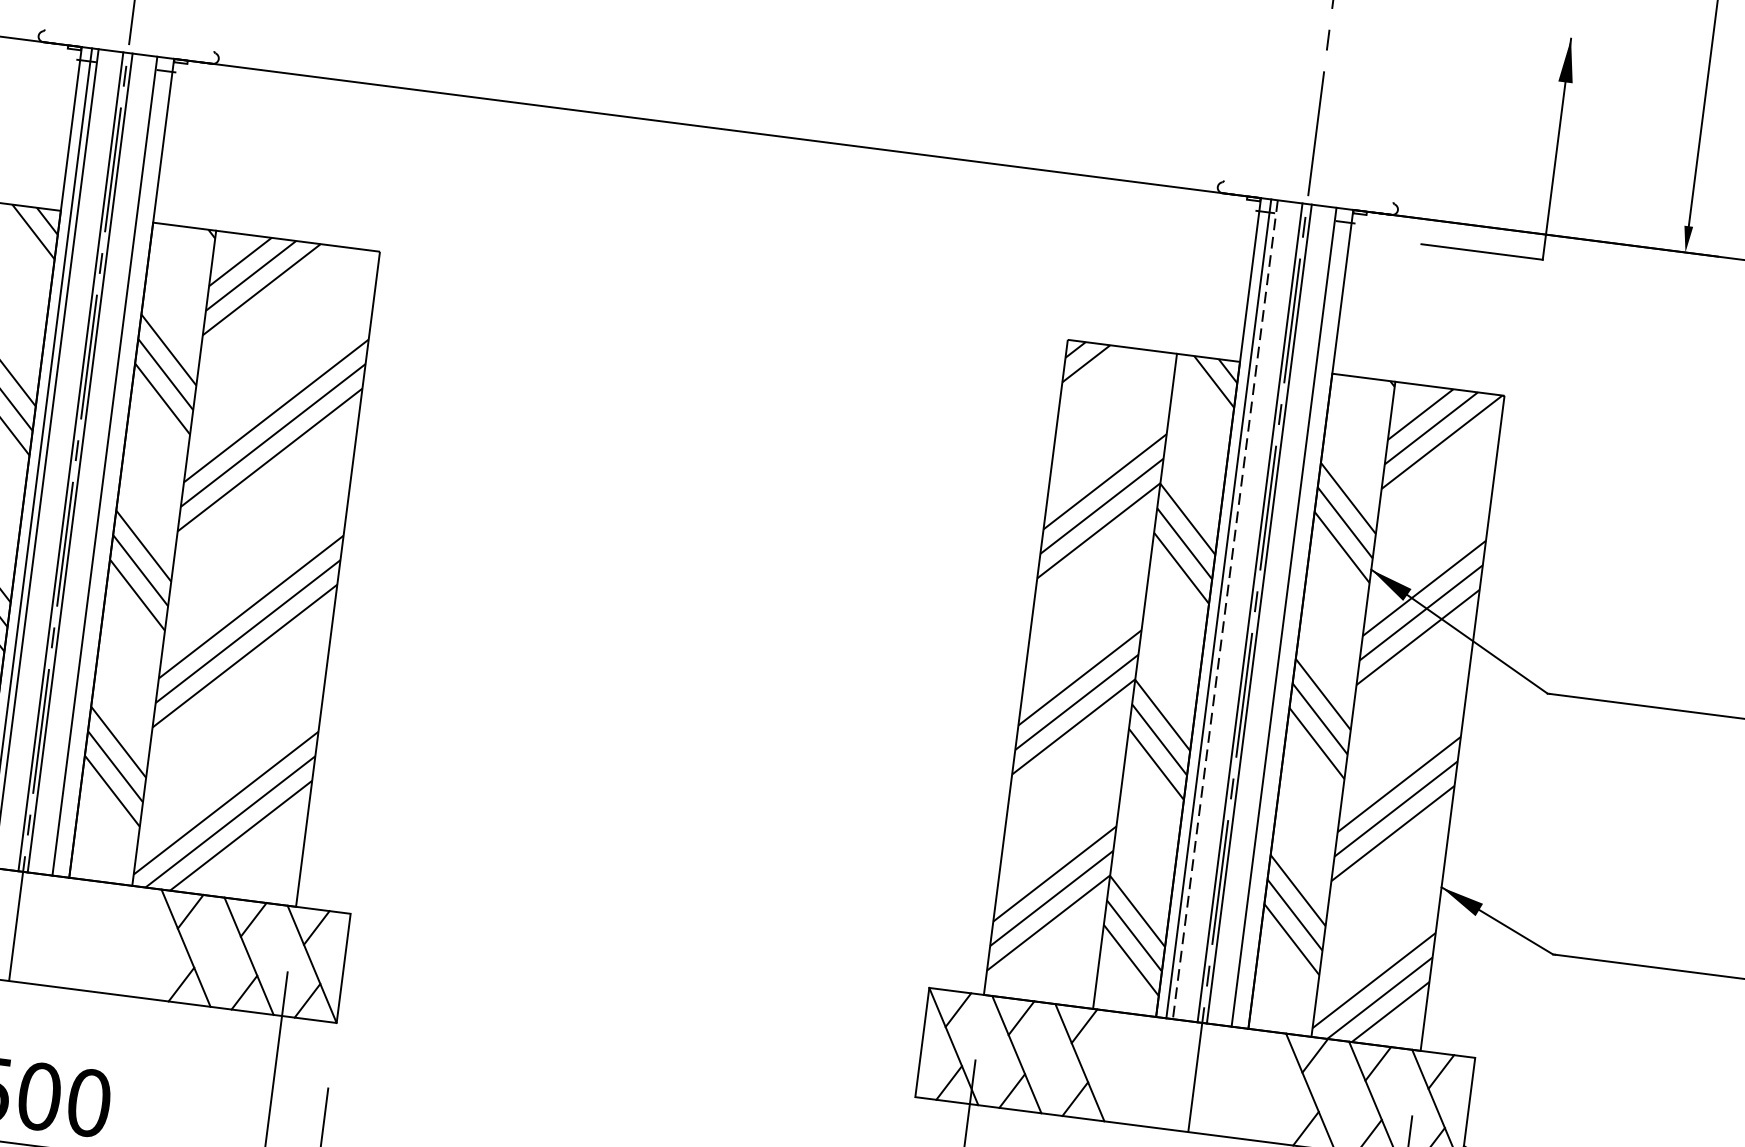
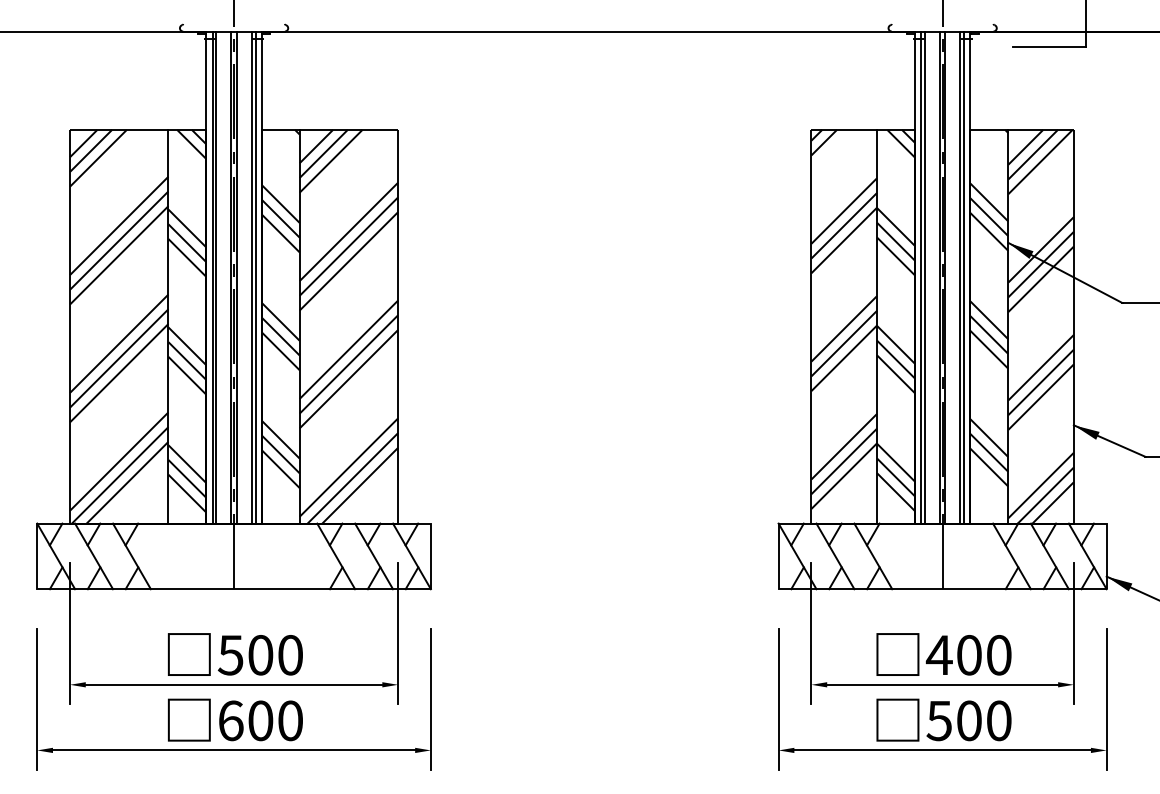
line: (111, 466) -> (255, 277), added
line: (1225, 611) -> (925, 278), dashed -> solid
line: (1291, 618) -> (964, 277), added

